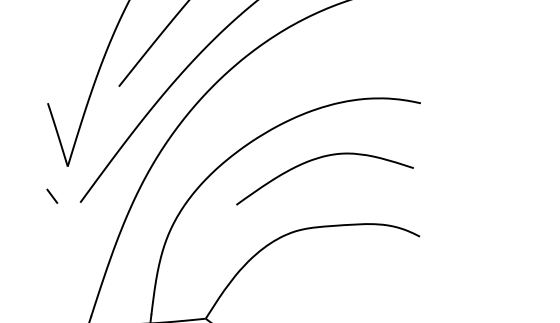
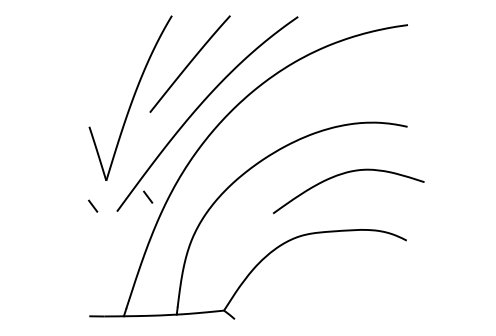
curve: (319, 159) -> (344, 174), moved
line: (117, 184) -> (148, 196), added

